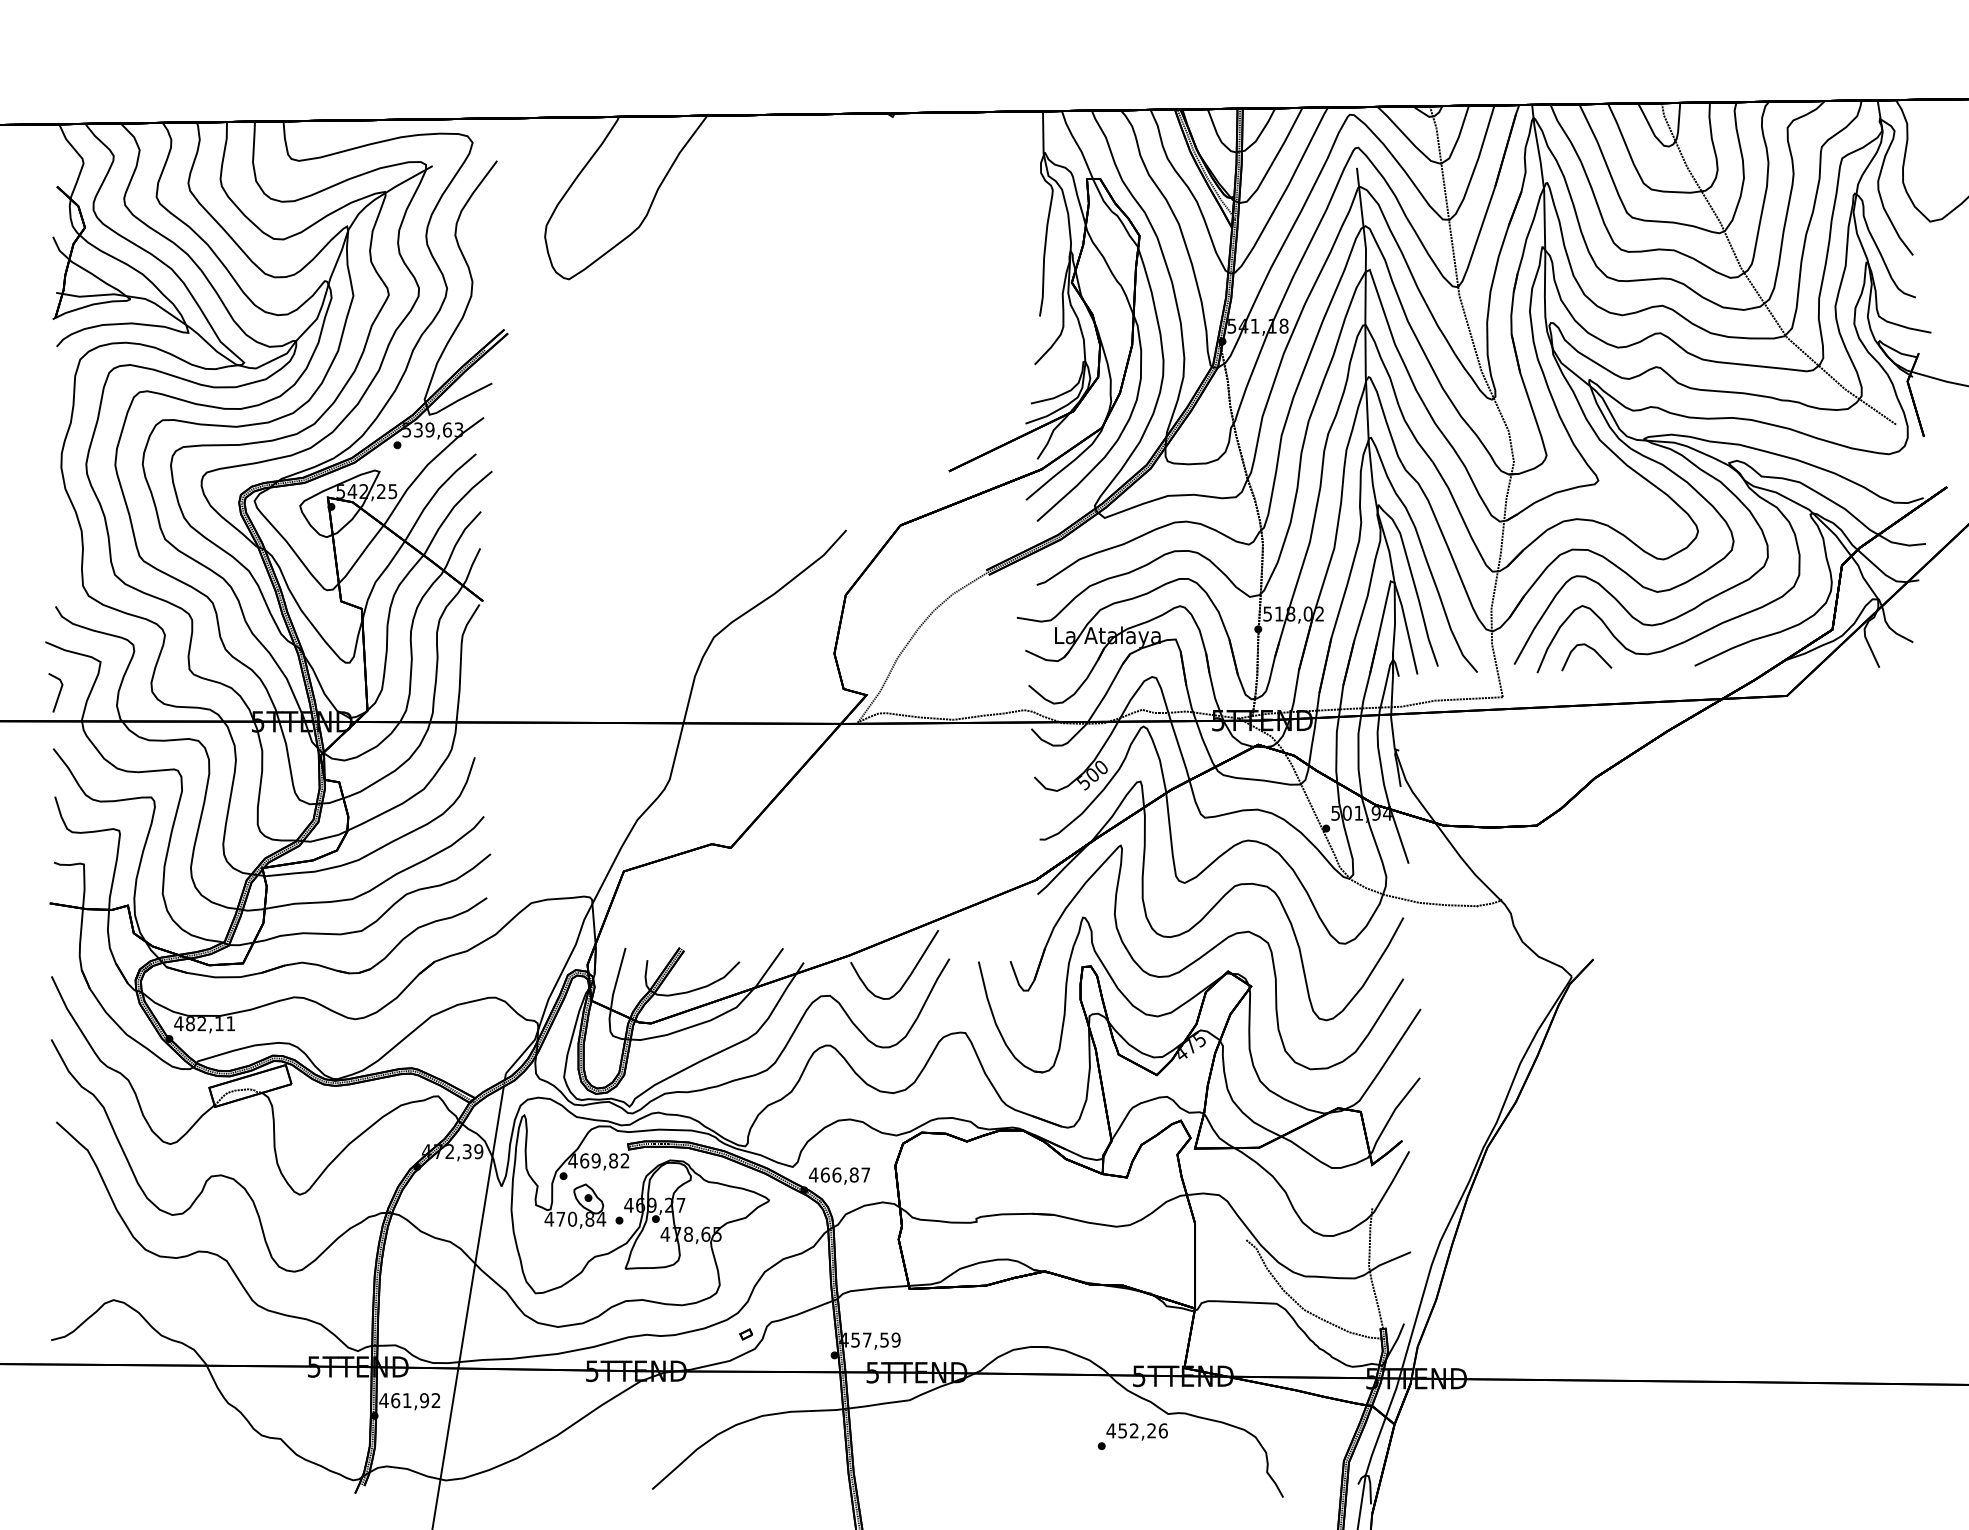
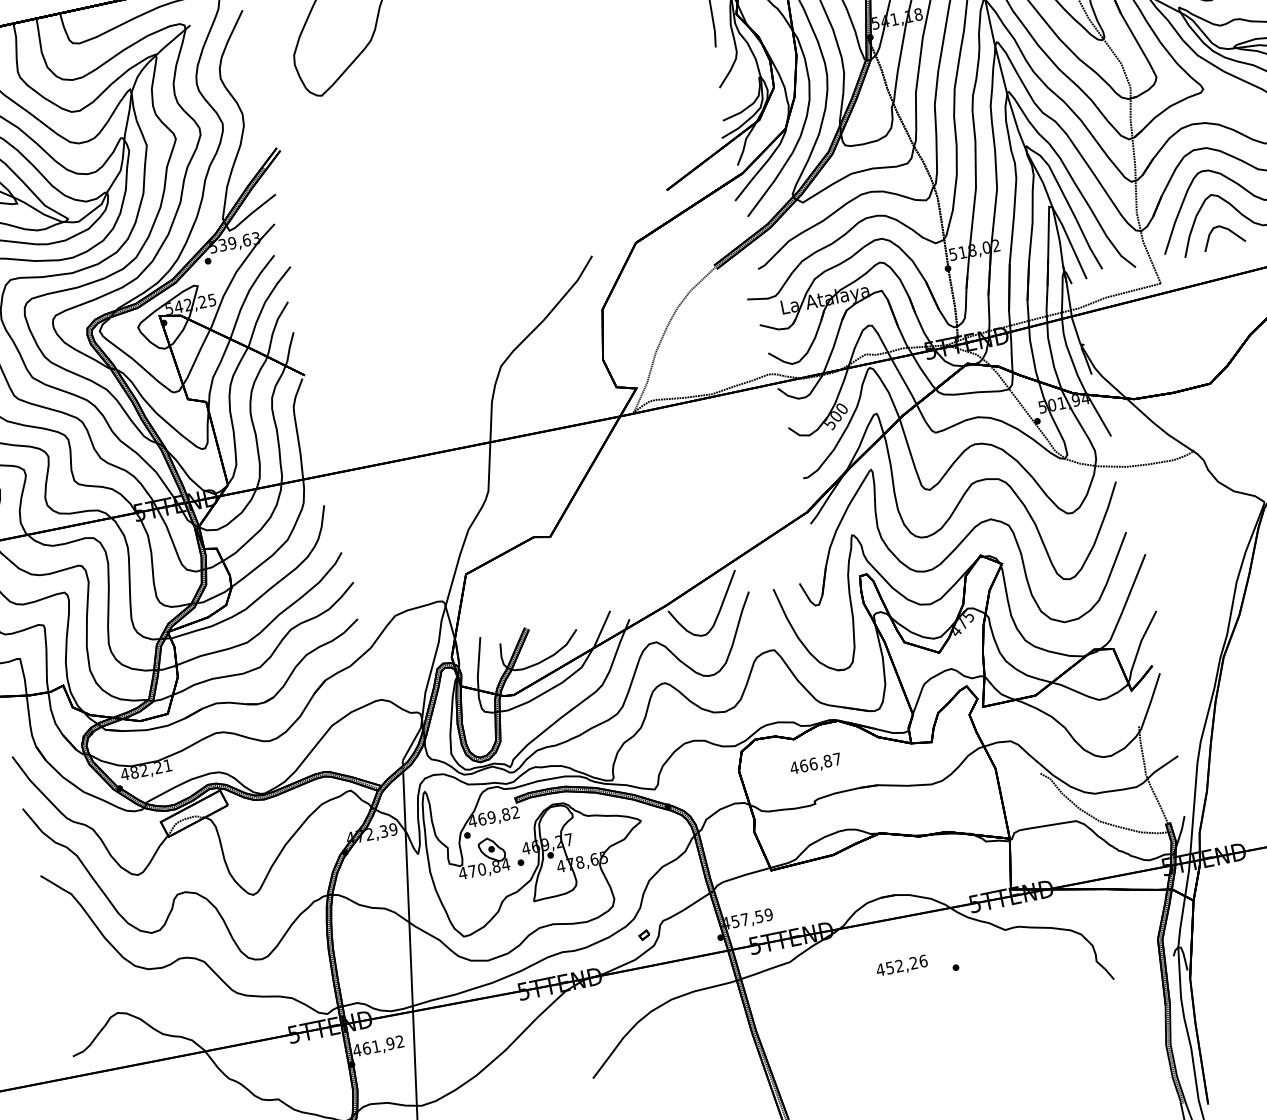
text: (219, 1024) -> (158, 768), 482,11 -> 482,21
text: (839, 1175) -> (815, 764), moved
text: (1136, 1431) -> (901, 966), moved

